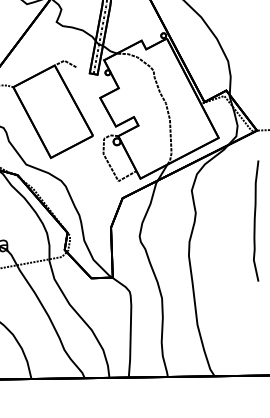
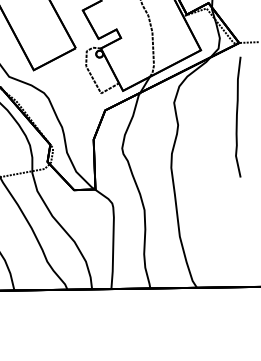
curve: (255, 220) -> (237, 116), moved

